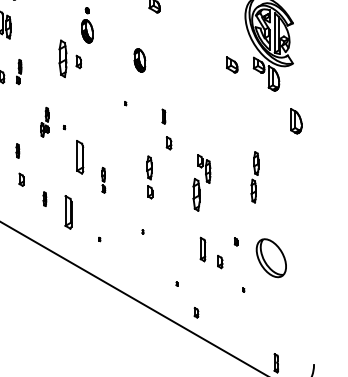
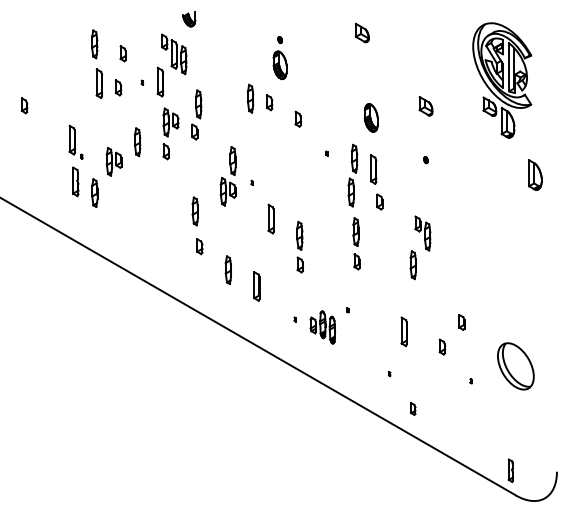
part: (63, 58) -> (250, 98), size x0.62
part: (139, 60) -> (370, 117), moved
part: (231, 65) -> (425, 106), moved
part: (18, 71) -> (196, 114), size x1.67
part: (101, 74) -> (297, 118), added
part: (206, 109) -> (425, 160), added
part: (163, 116) -> (373, 169), size x1.67
part: (44, 122) -> (227, 176), size x1.67
part: (17, 151) -> (194, 211), size x1.67
part: (79, 156) -> (270, 218), size x0.71
part: (254, 177) -> (352, 175), moved
part: (103, 180) -> (299, 247), size x1.67
part: (195, 195) -> (412, 265), size x0.71
part: (44, 199) -> (227, 270), size x1.67
part: (68, 212) -> (256, 286), size x0.71
part: (235, 241) -> (461, 322), size x1.67
part: (122, 246) -> (322, 327), added
part: (202, 249) -> (403, 331), moved
part: (271, 258) -> (515, 366), moved

